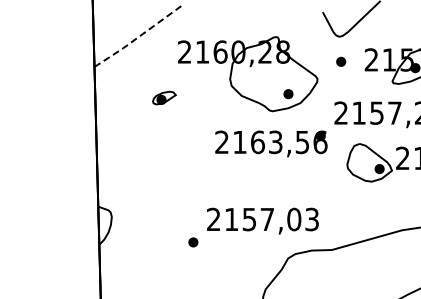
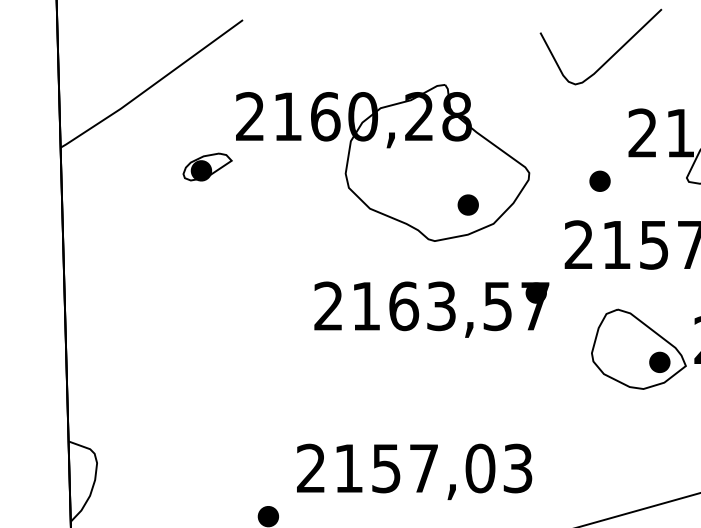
line: (136, 38) -> (148, 88), dashed -> solid
part: (341, 61) -> (600, 180), moved
part: (164, 97) -> (207, 165), moved
text: (320, 142) -> (535, 306), 2163,56 -> 2163,57

